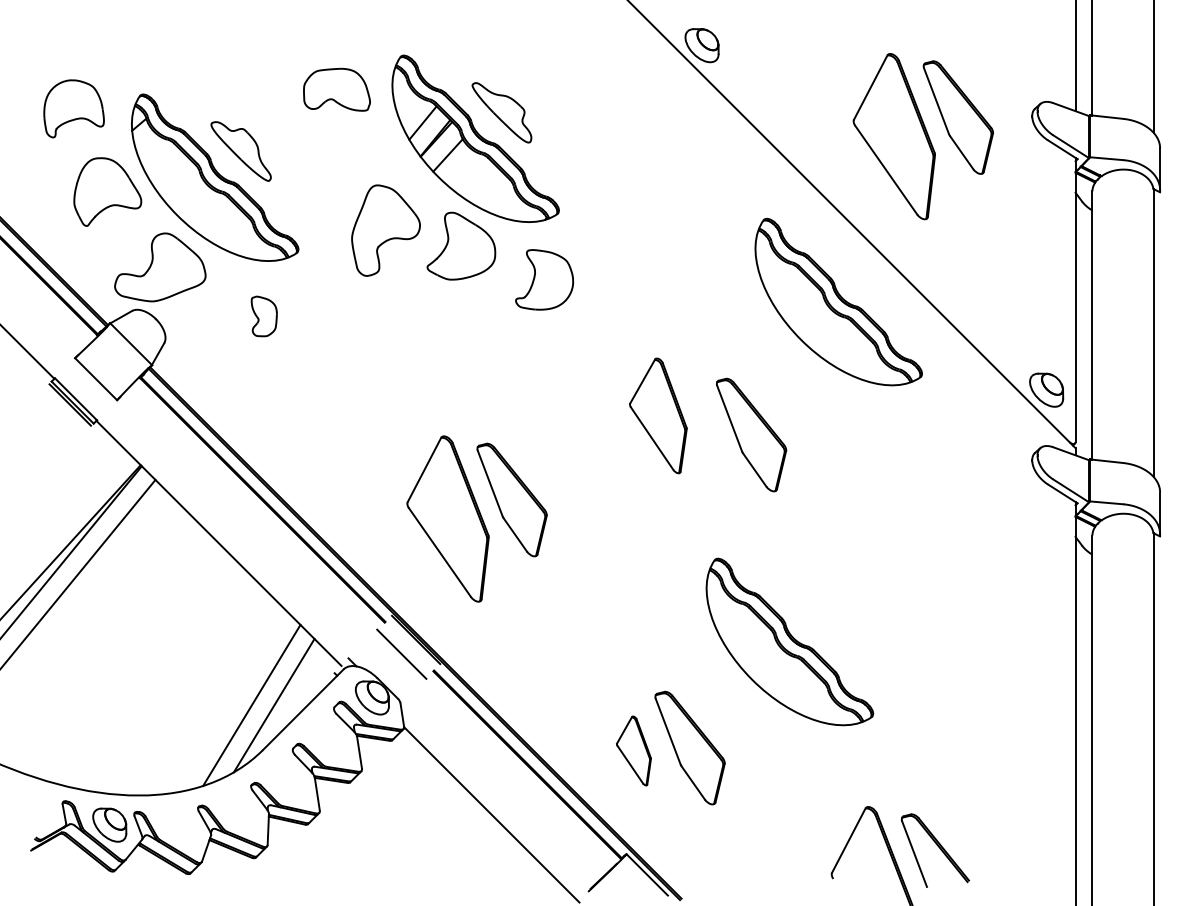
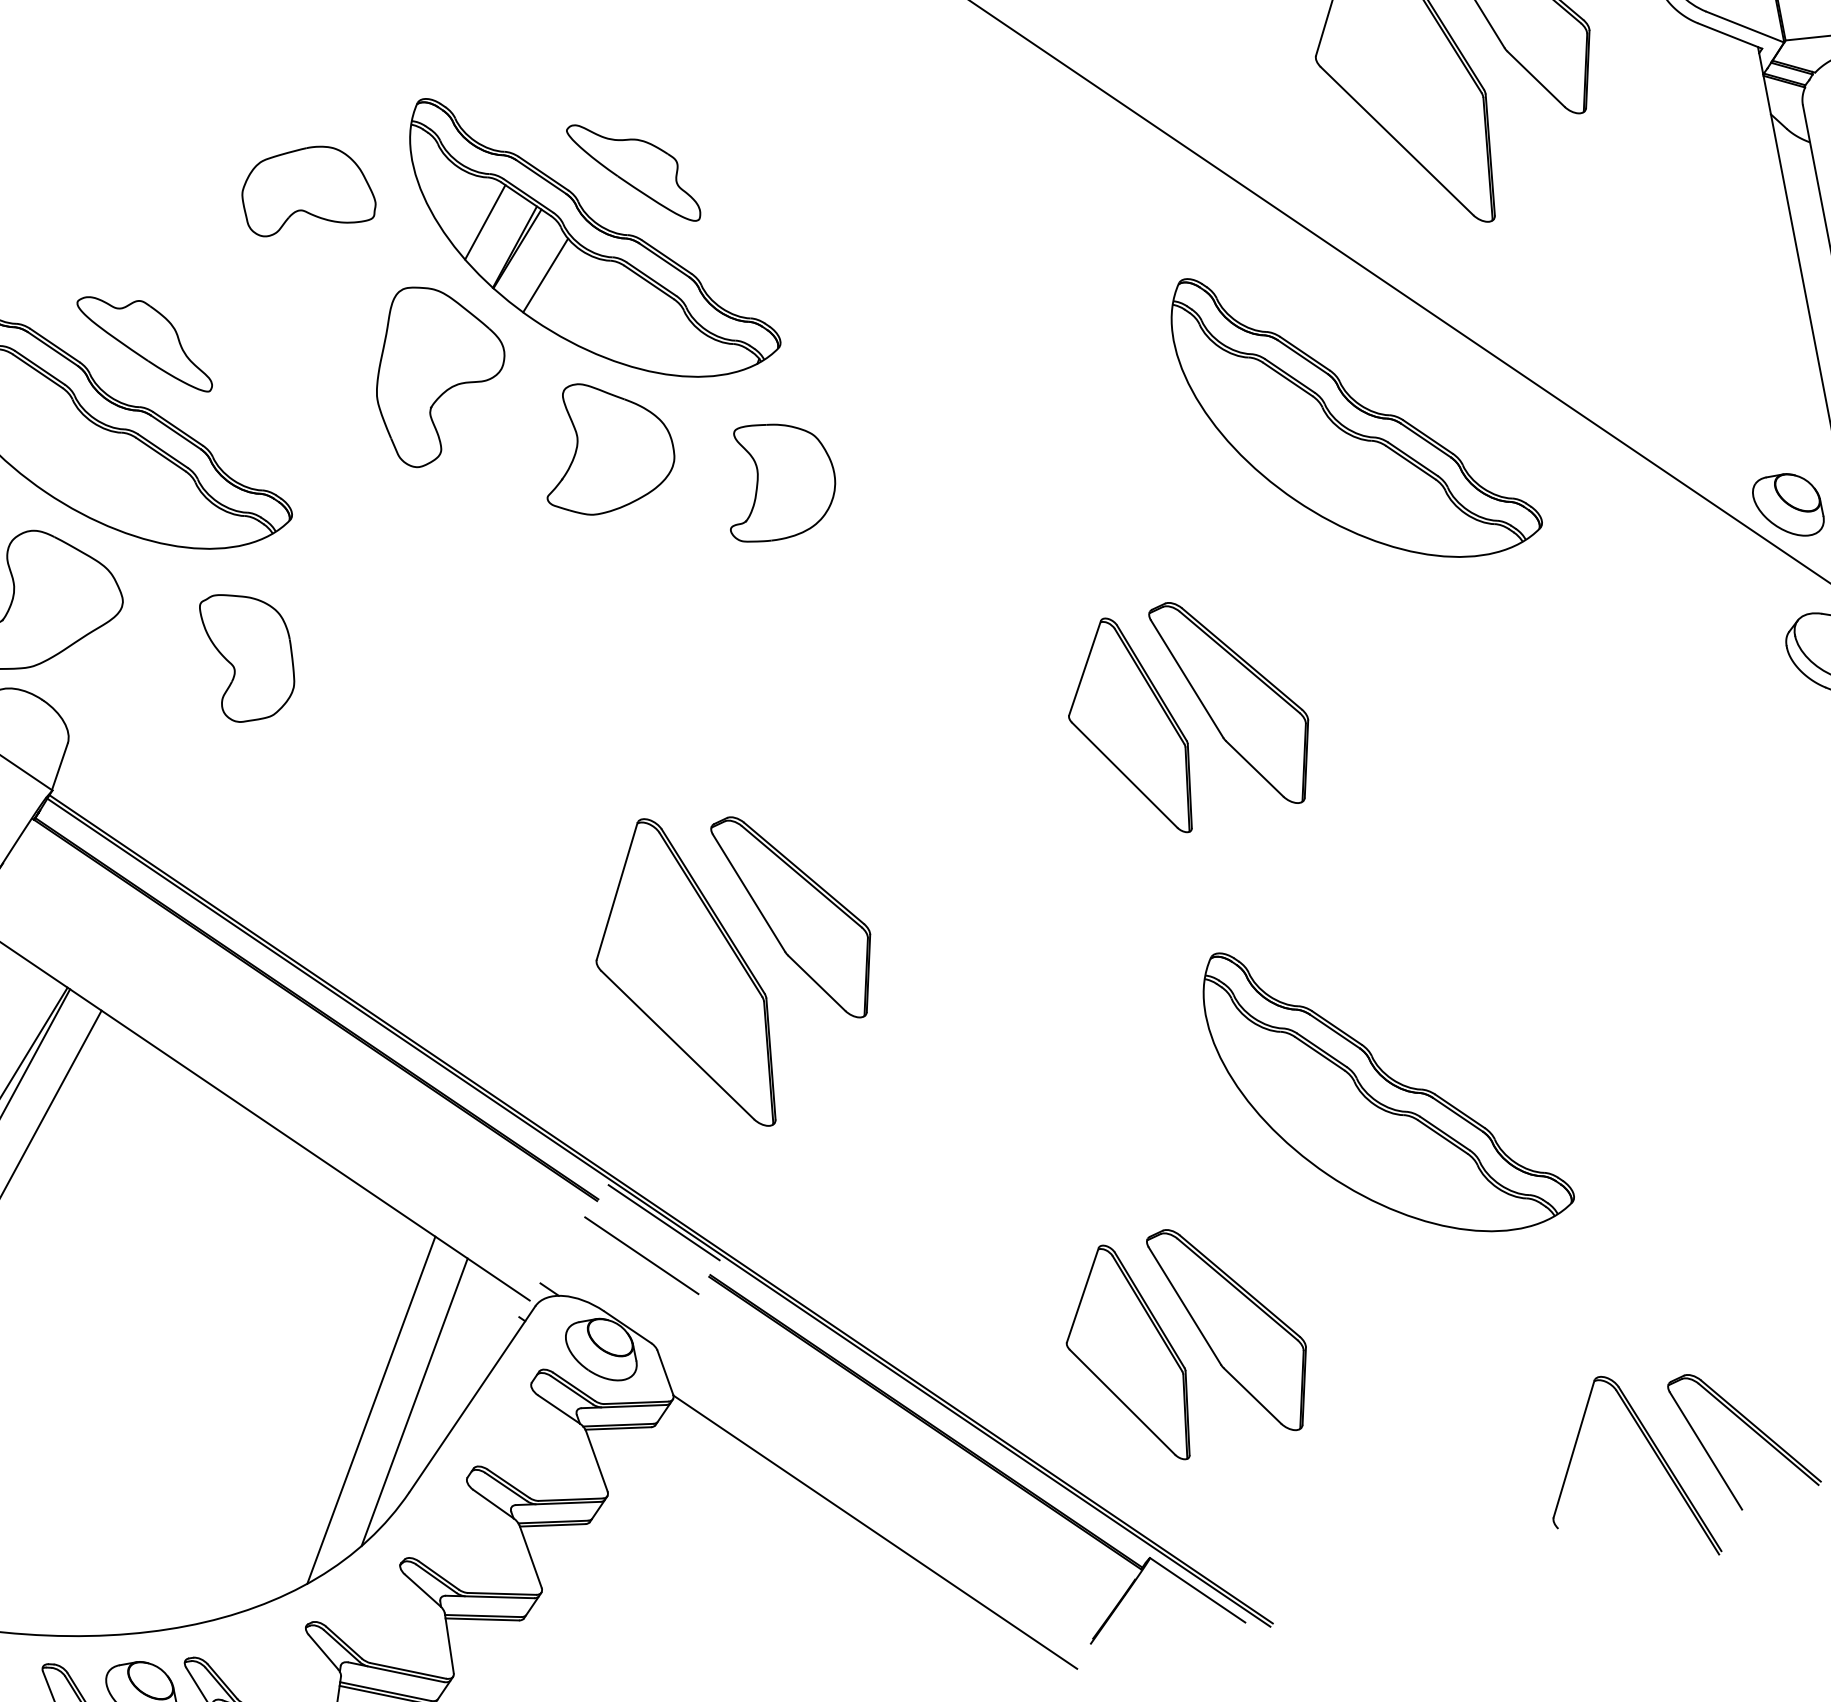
part: (385, 230) -> (439, 372), moved
part: (264, 316) -> (251, 654), size x1.67
part: (658, 415) -> (1128, 728), moved
part: (633, 750) -> (1124, 1355), size x1.67

